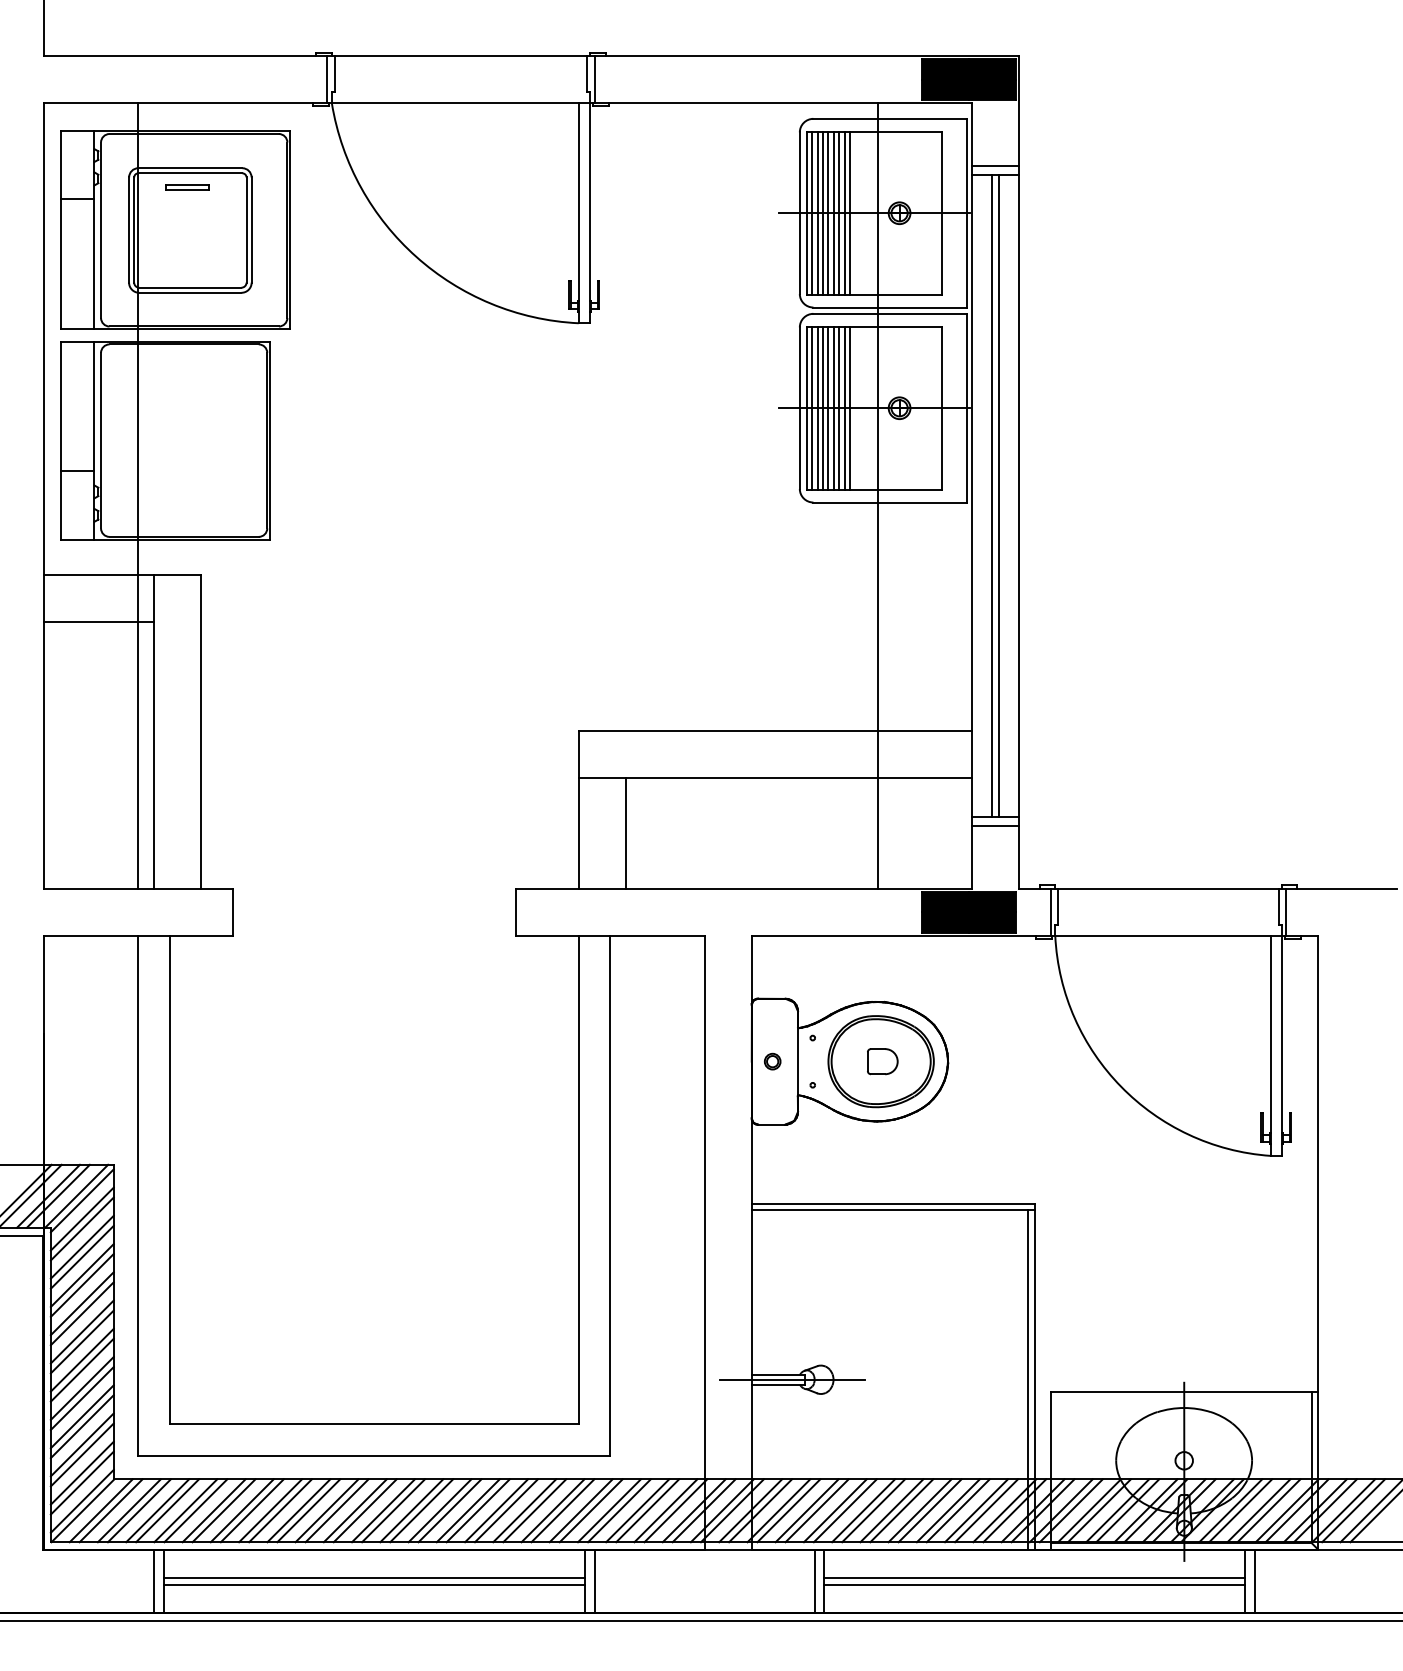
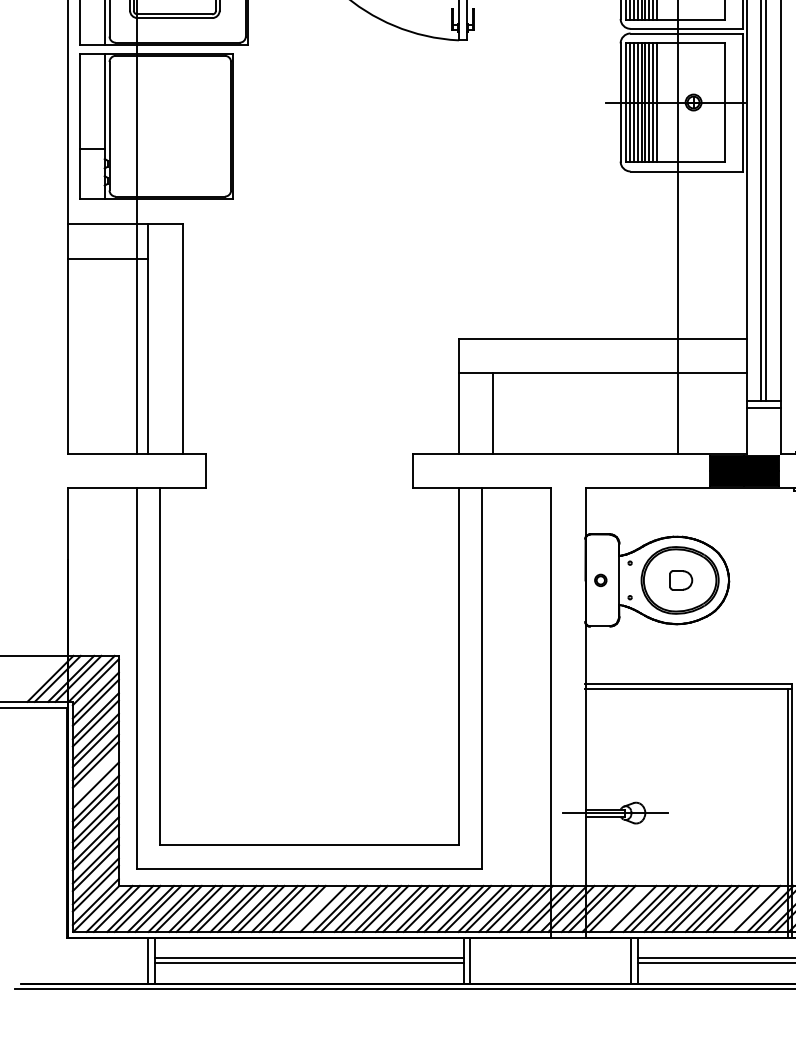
line: (81, 1331) -> (95, 777), removed
line: (383, 1510) -> (316, 908), removed
line: (806, 1510) -> (625, 908), removed
line: (976, 1510) -> (749, 908), removed

